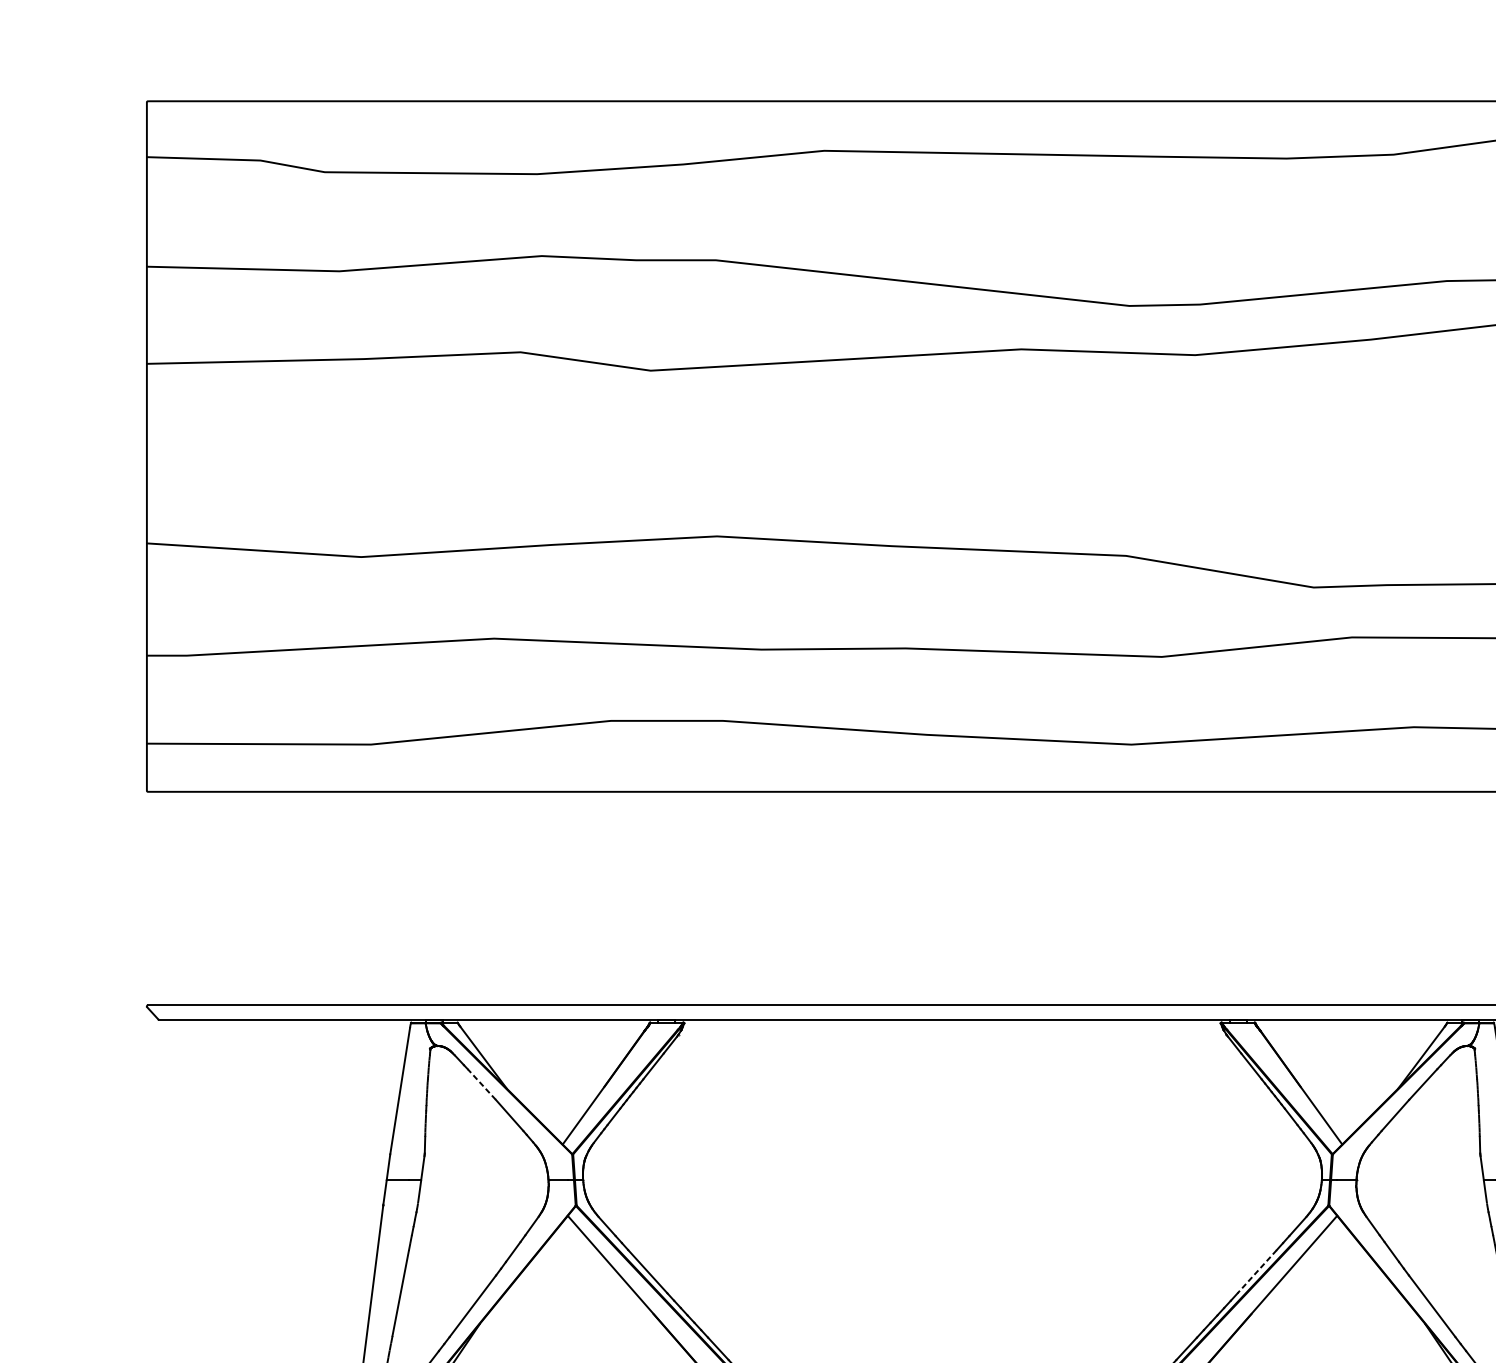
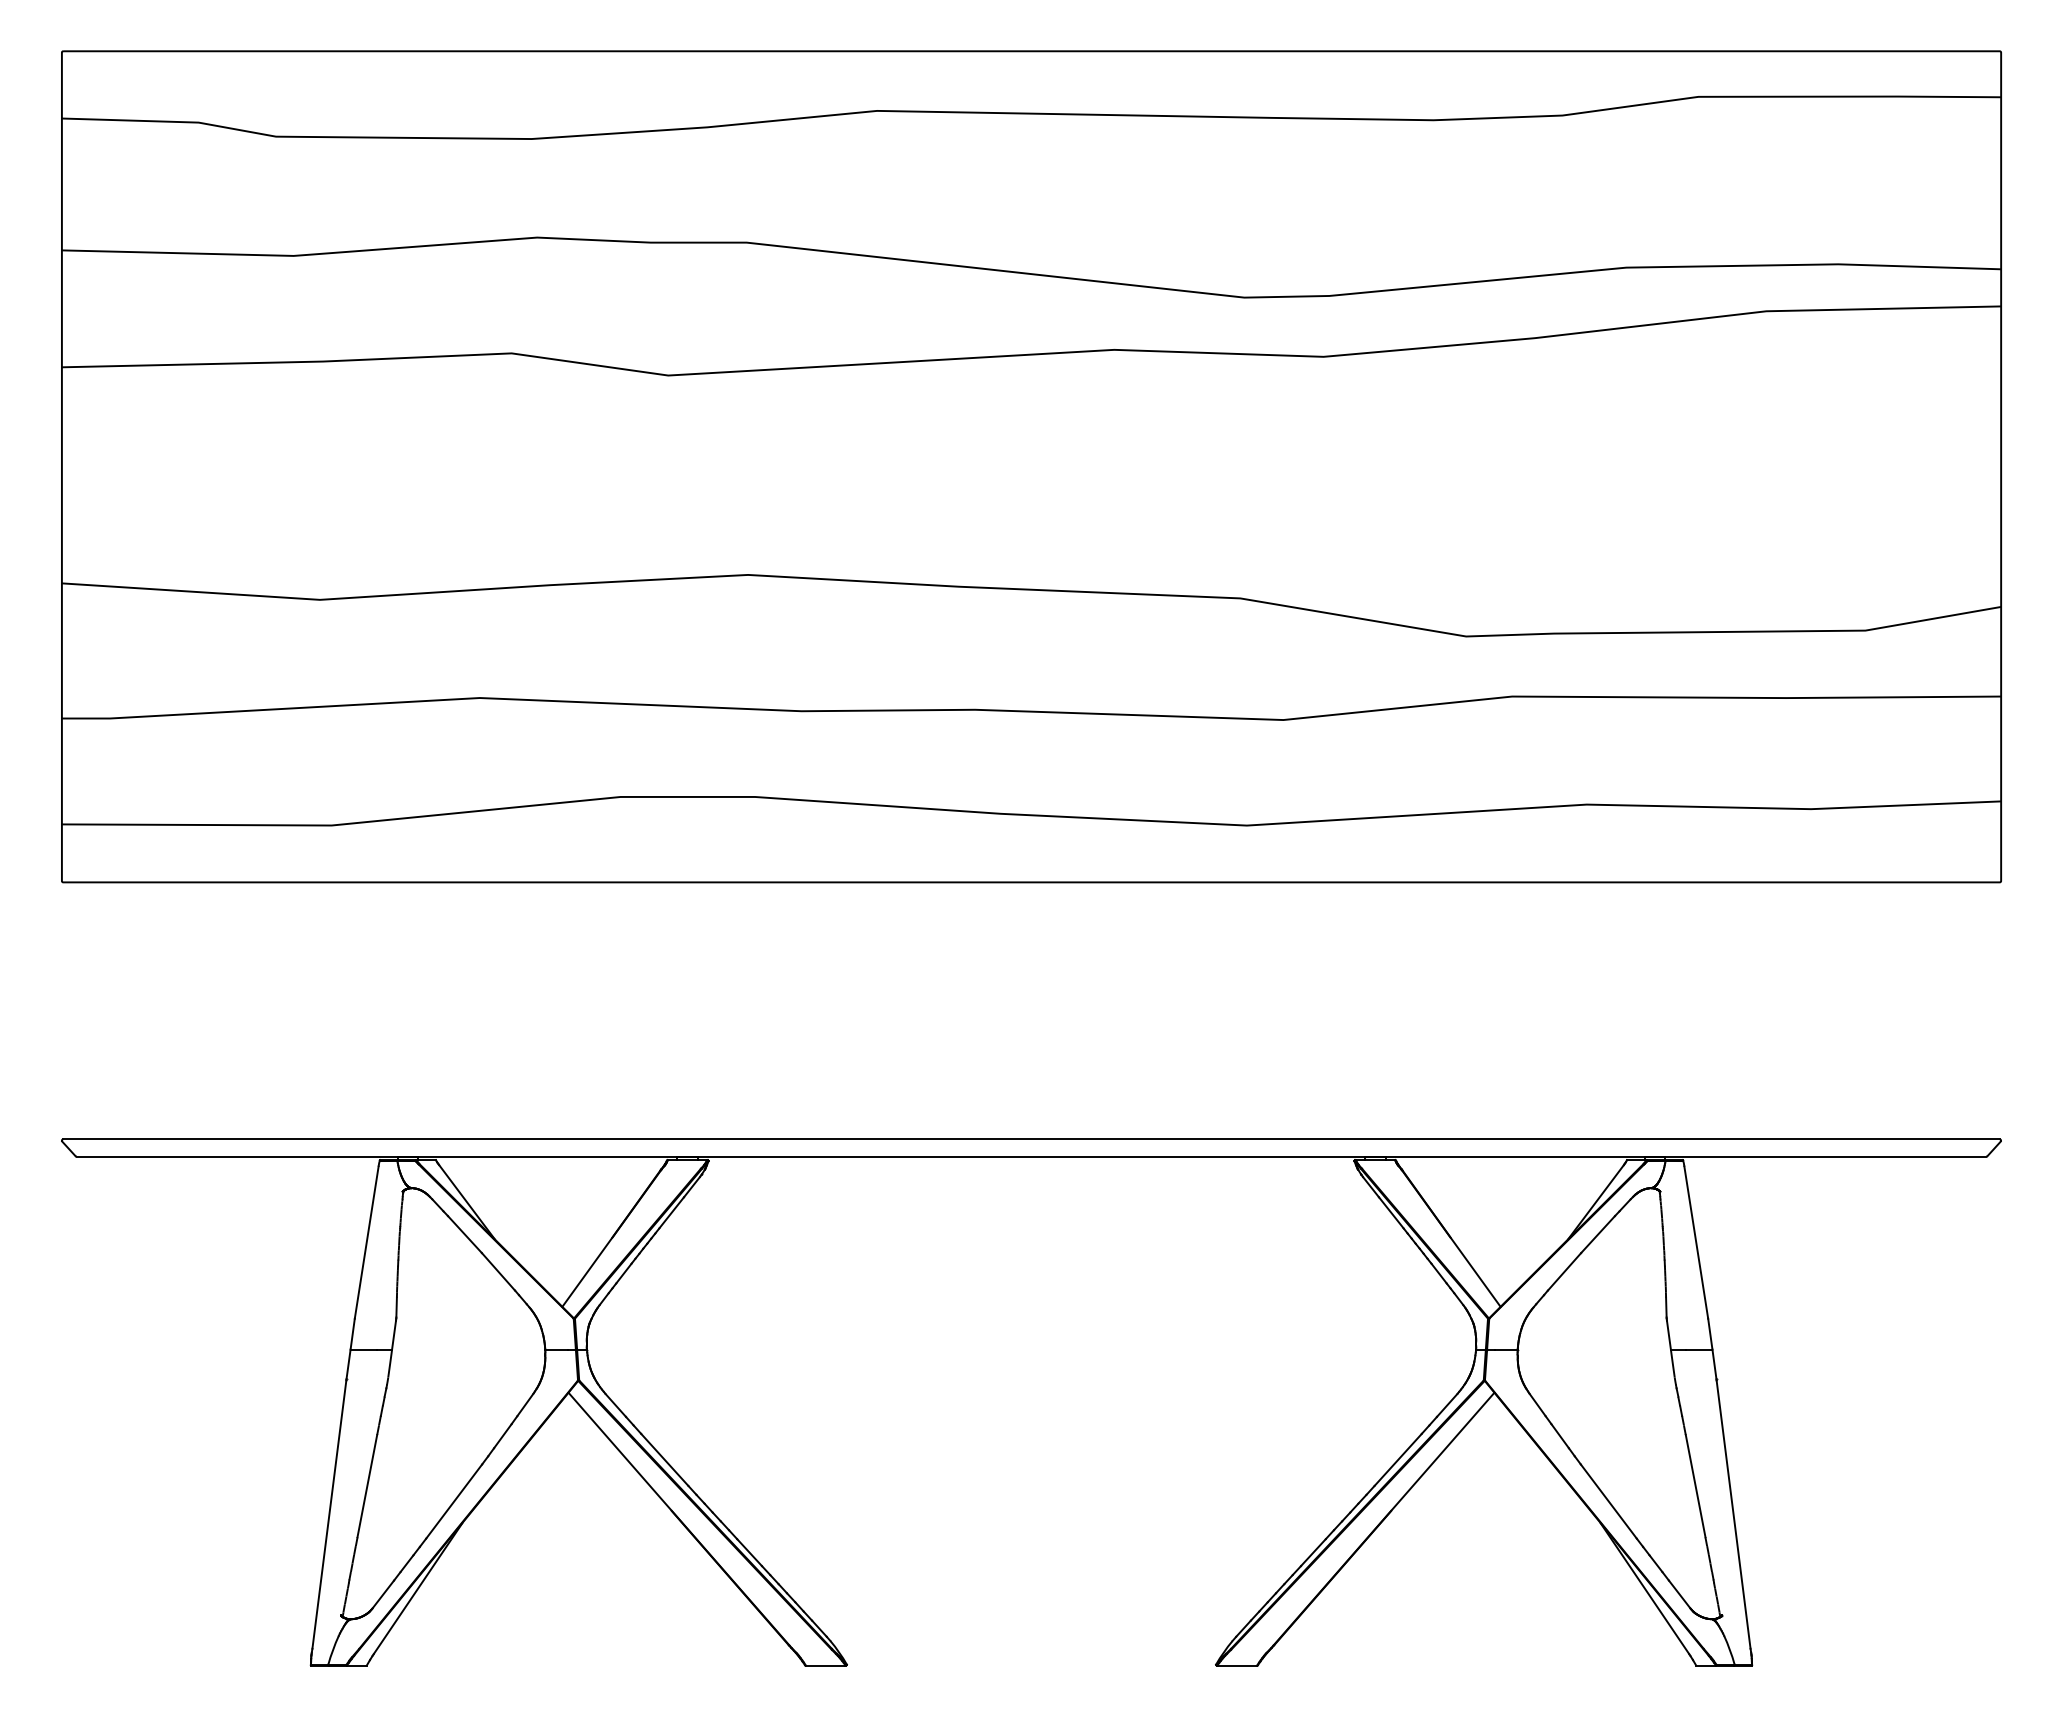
line: (481, 1084) -> (464, 1234), dashed -> solid
line: (1256, 1272) -> (1397, 1460), dashed -> solid

